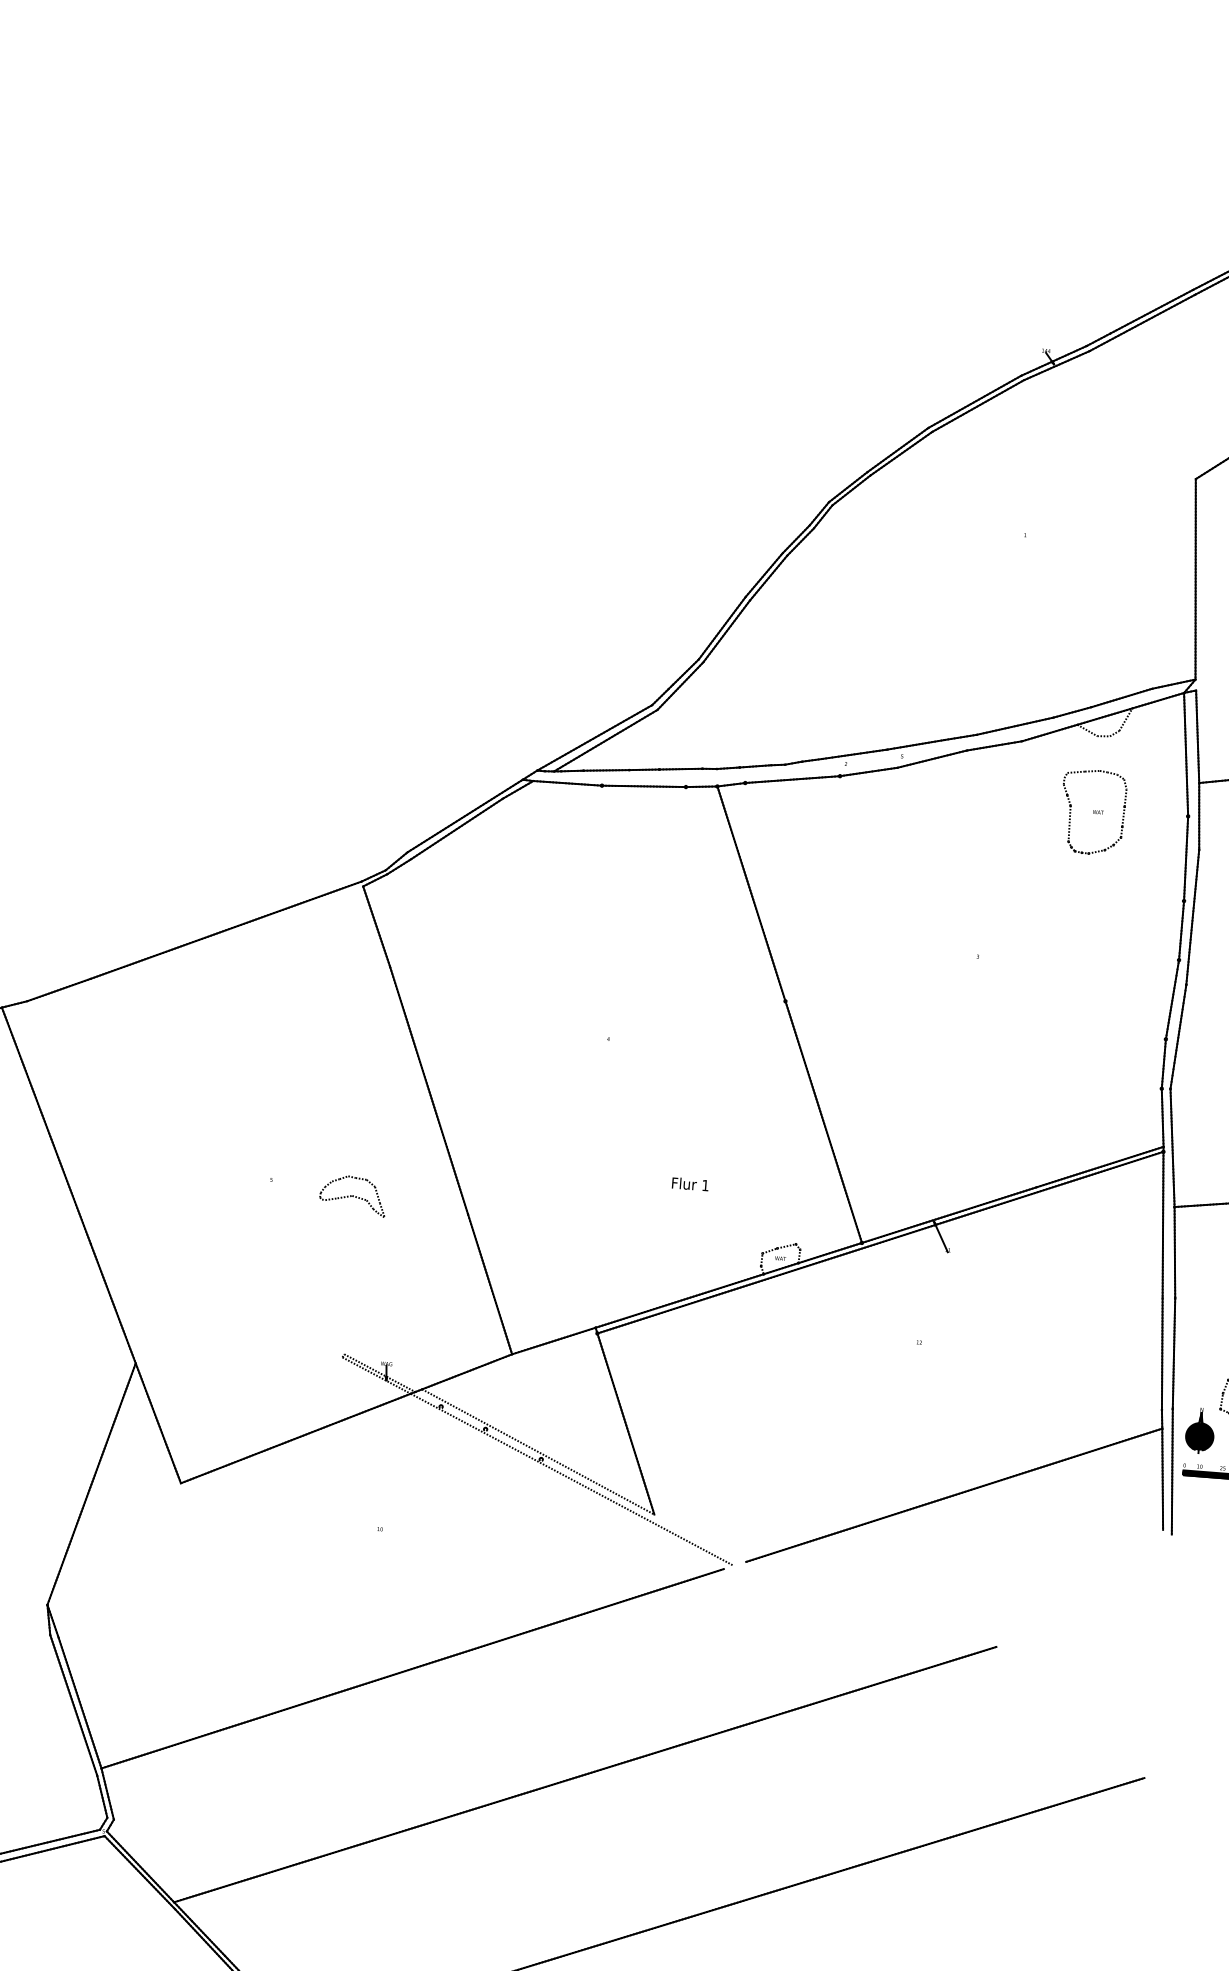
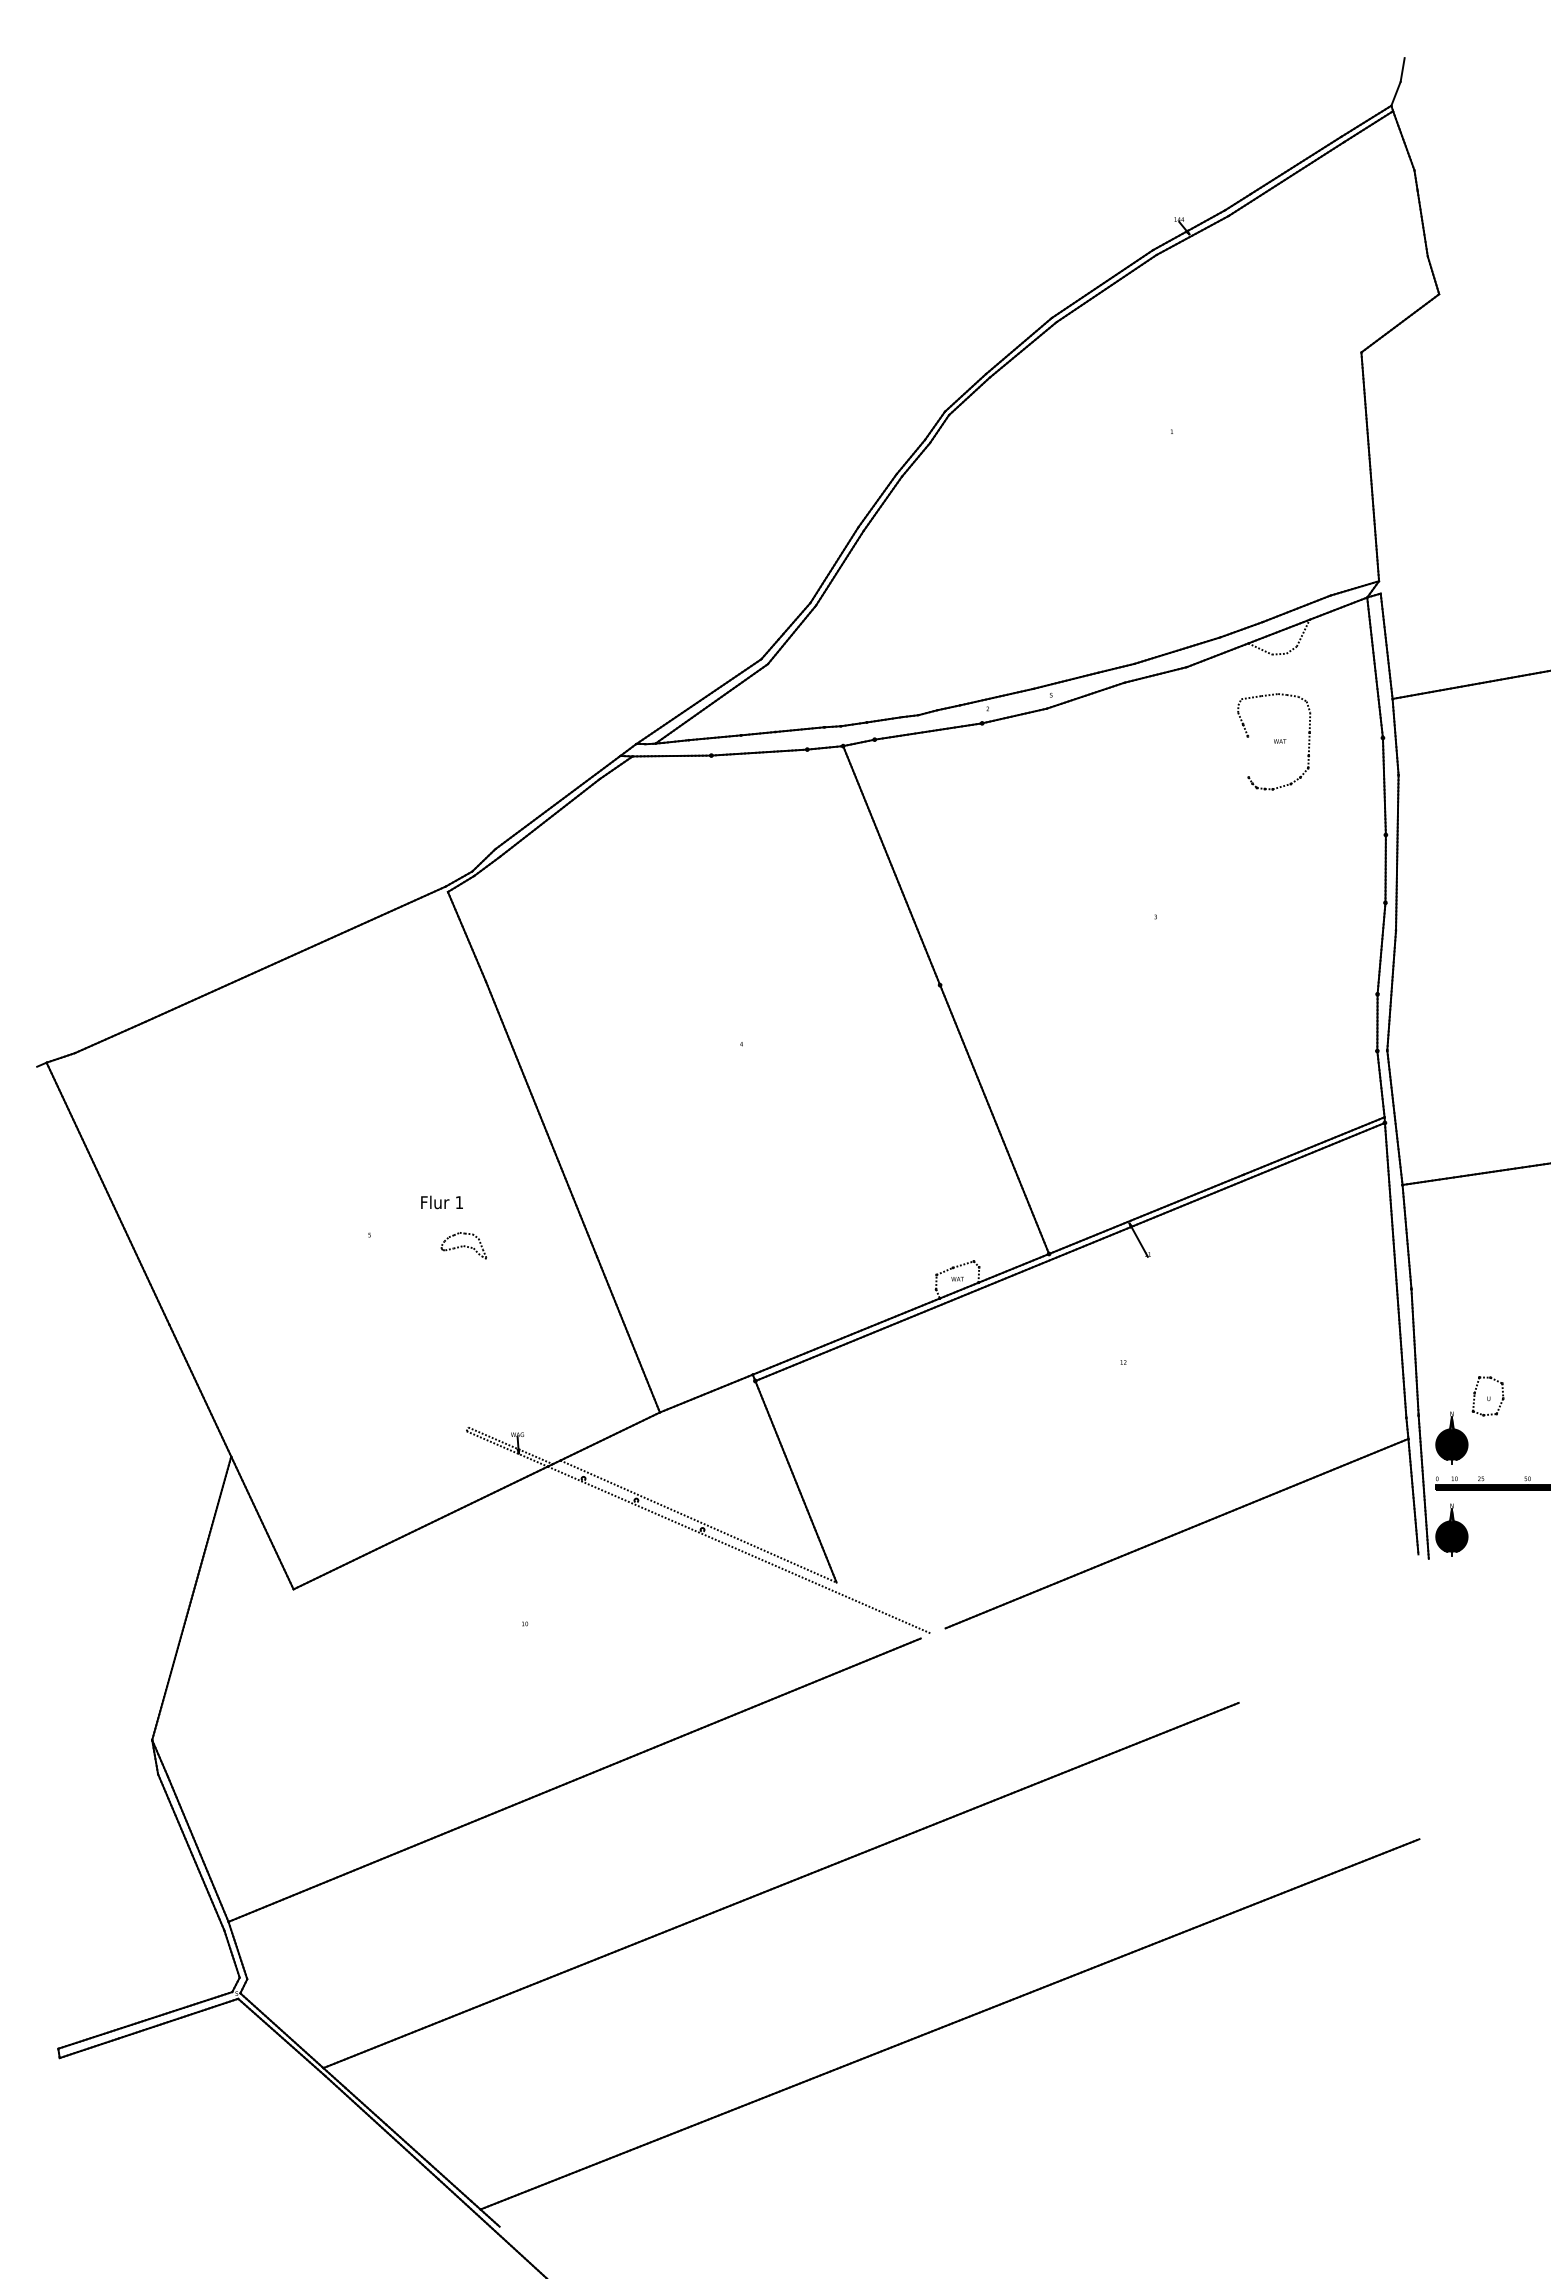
line: (1068, 823) -> (1247, 756), removed
text: (689, 1184) -> (441, 1202), moved
part: (352, 1195) -> (463, 1245), size x0.6
part: (1193, 1510) -> (1451, 1529), added

